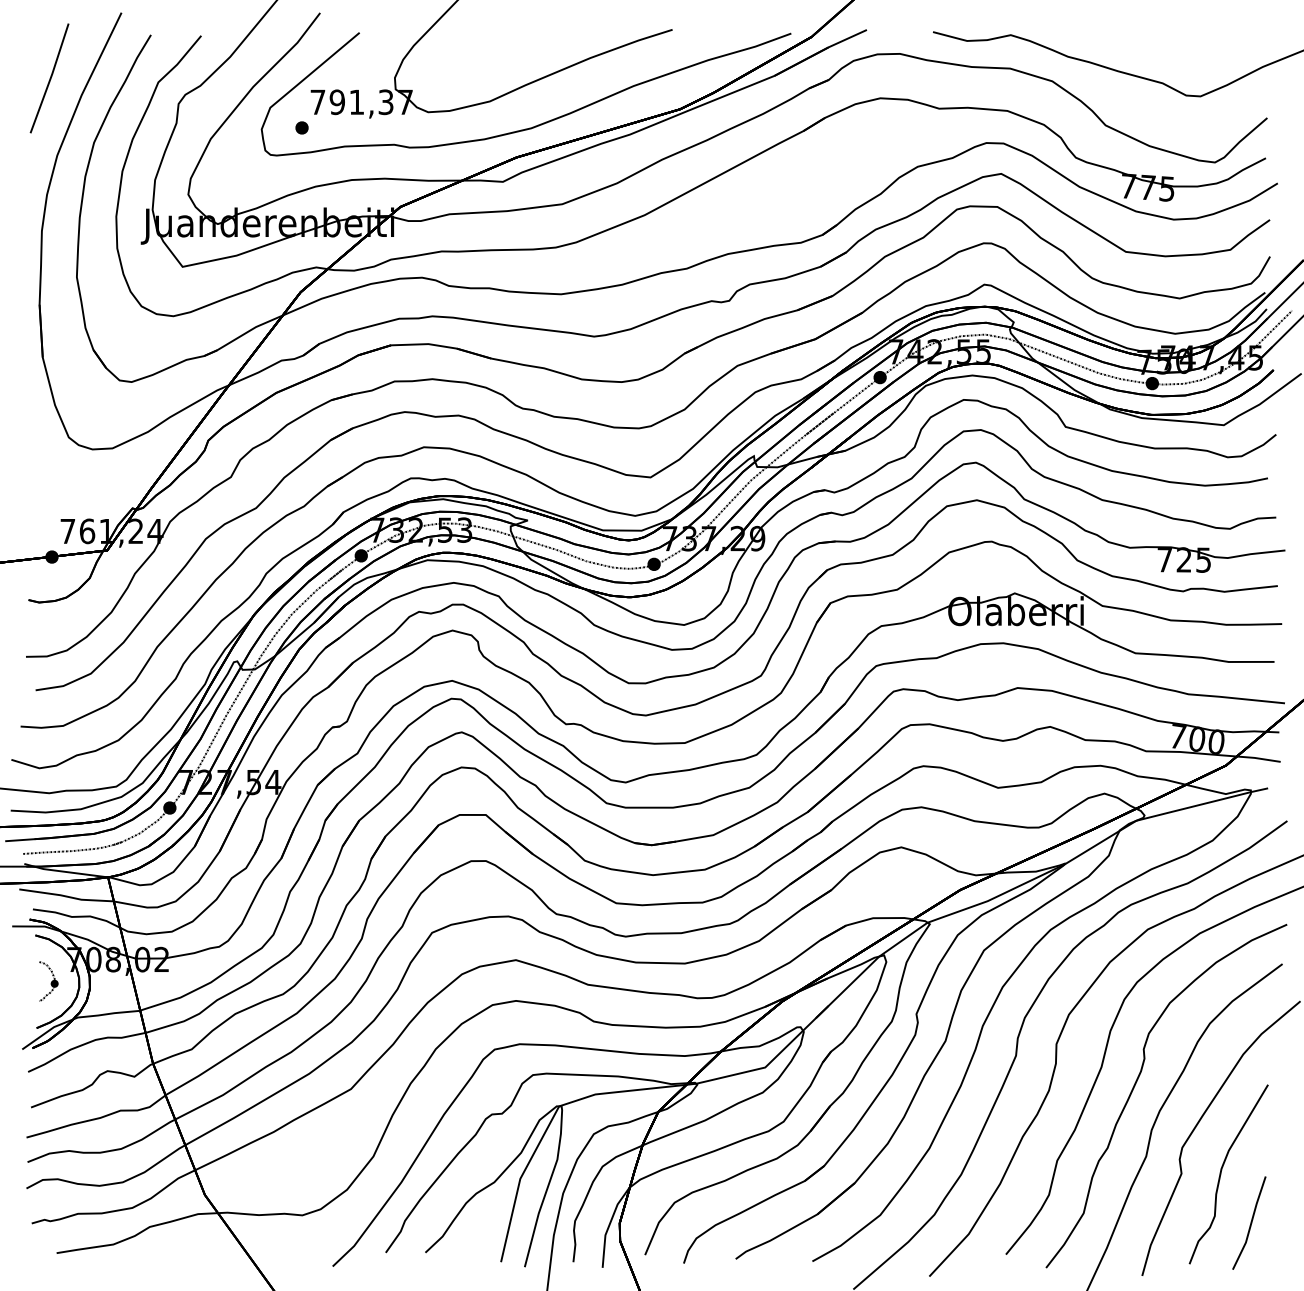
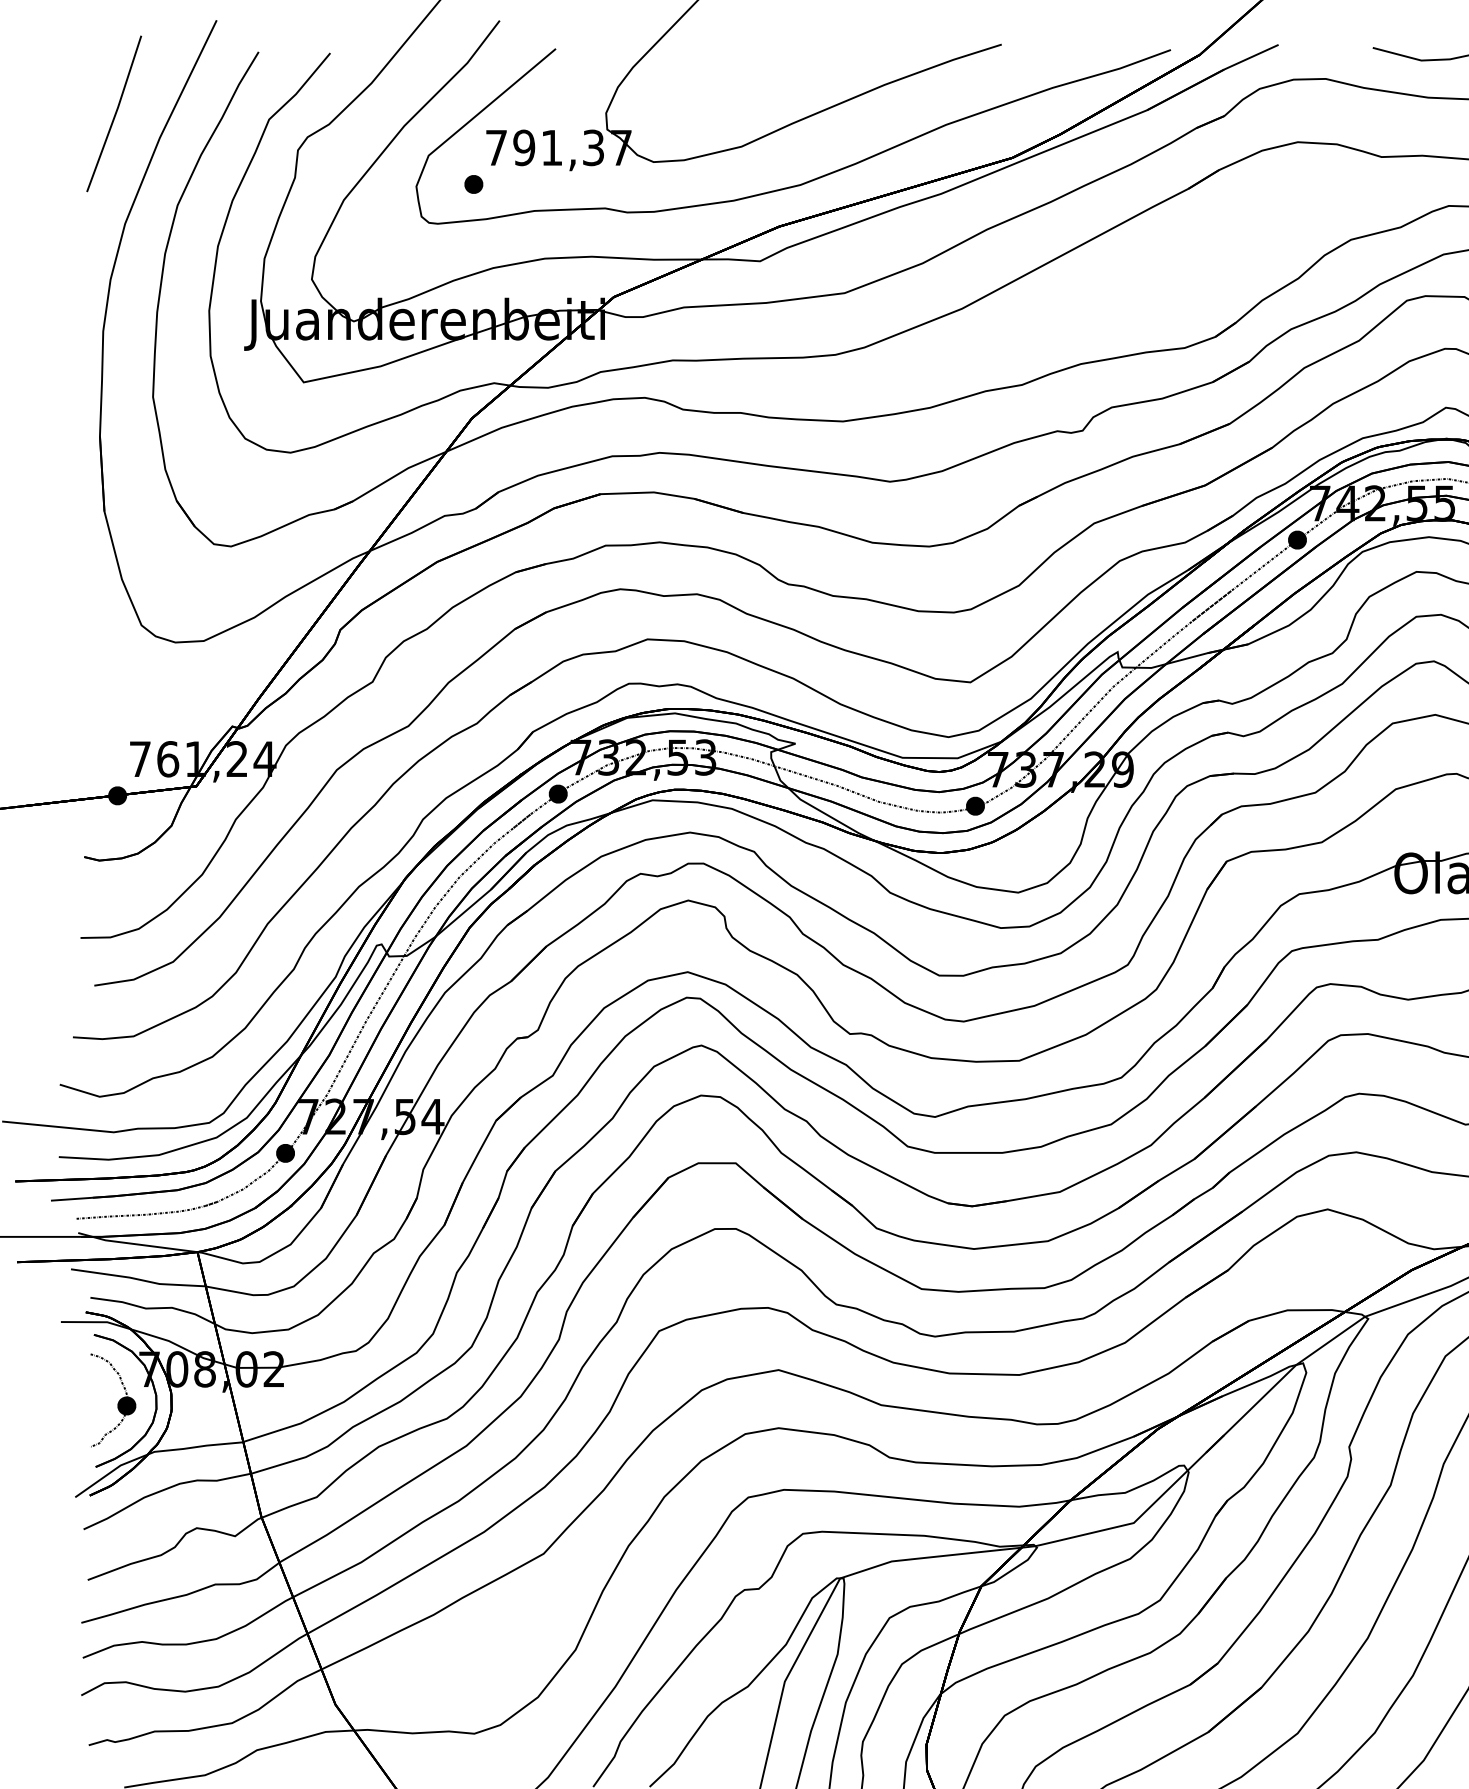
part: (48, 981) -> (112, 1400), size x1.67

